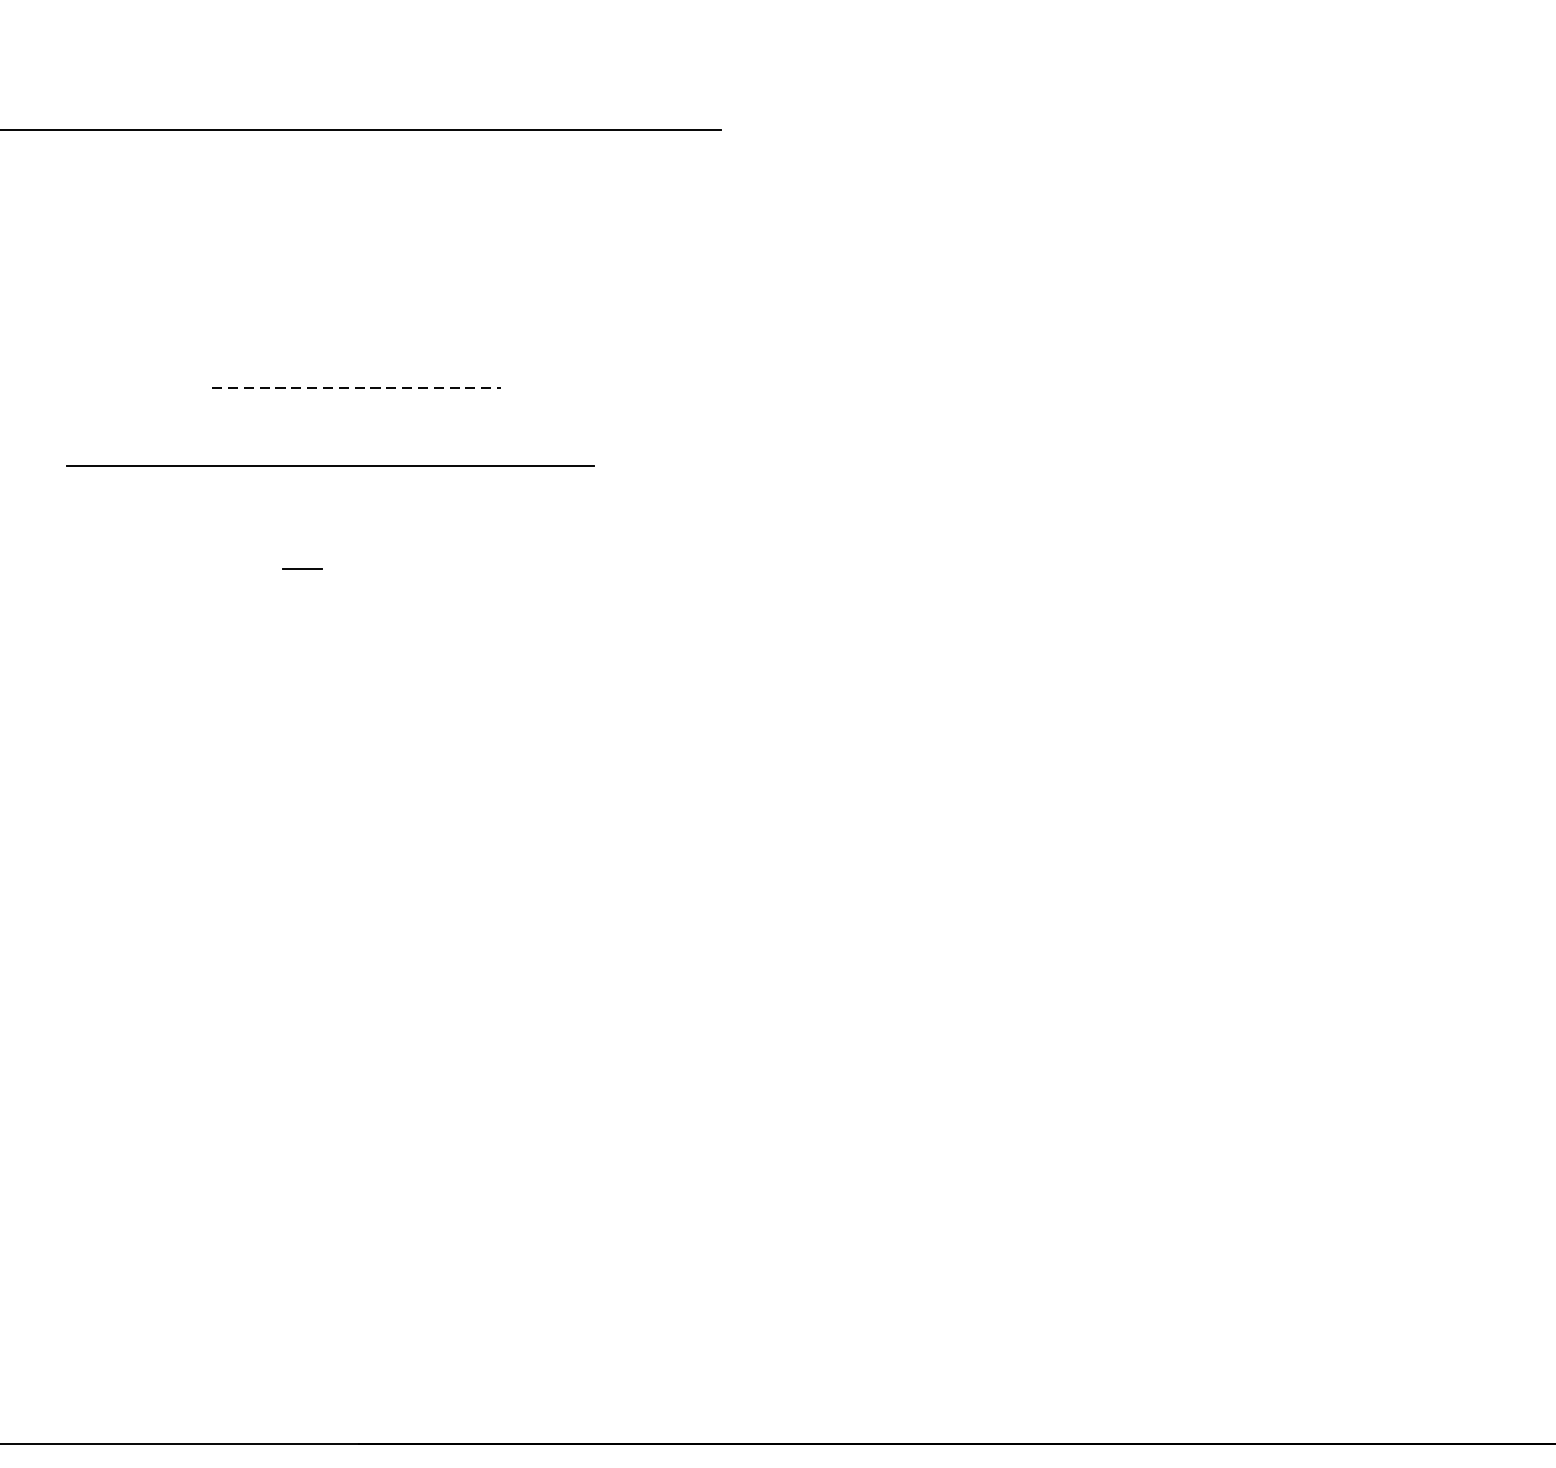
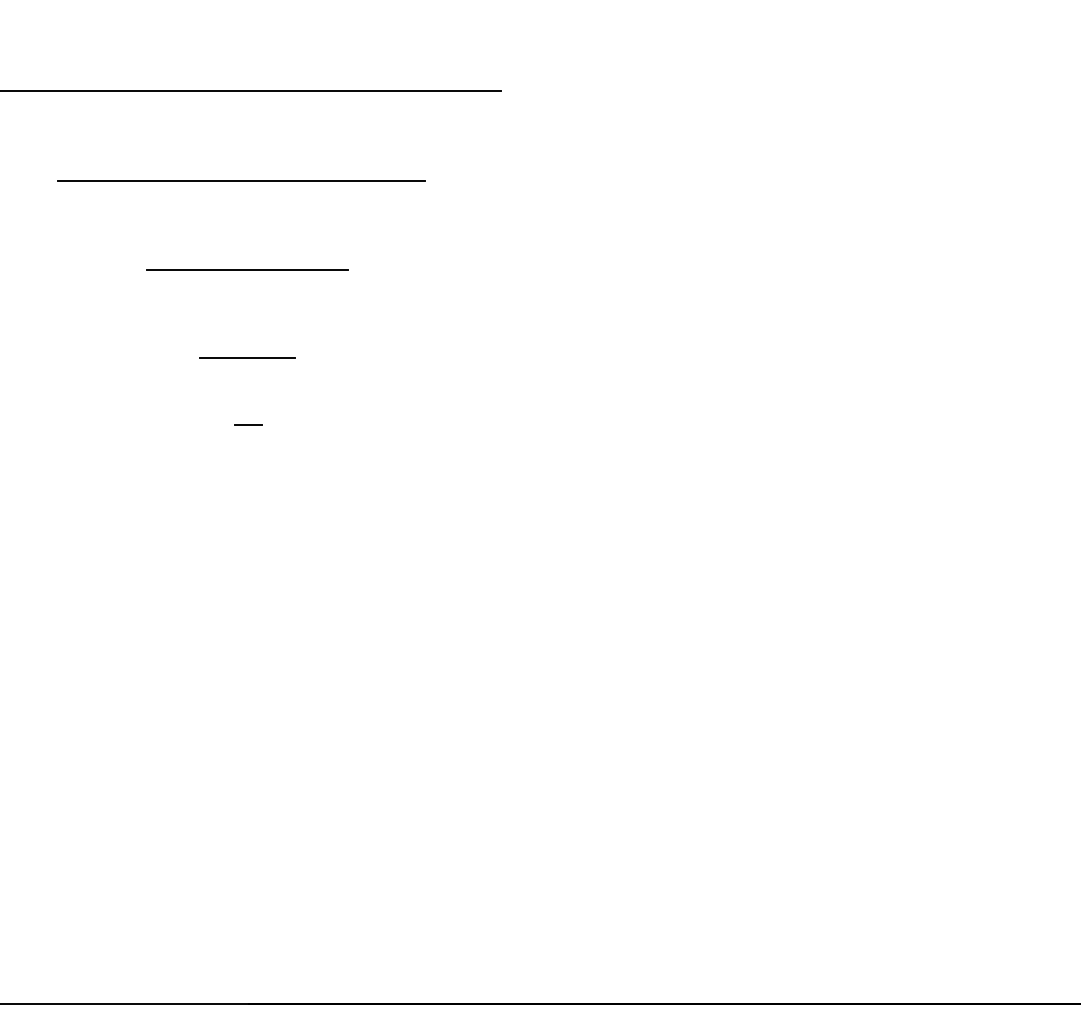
line: (357, 387) -> (248, 269), dashed -> solid
line: (330, 465) -> (241, 180), moved
line: (356, 514) -> (247, 357), added
line: (301, 567) -> (248, 424), moved

